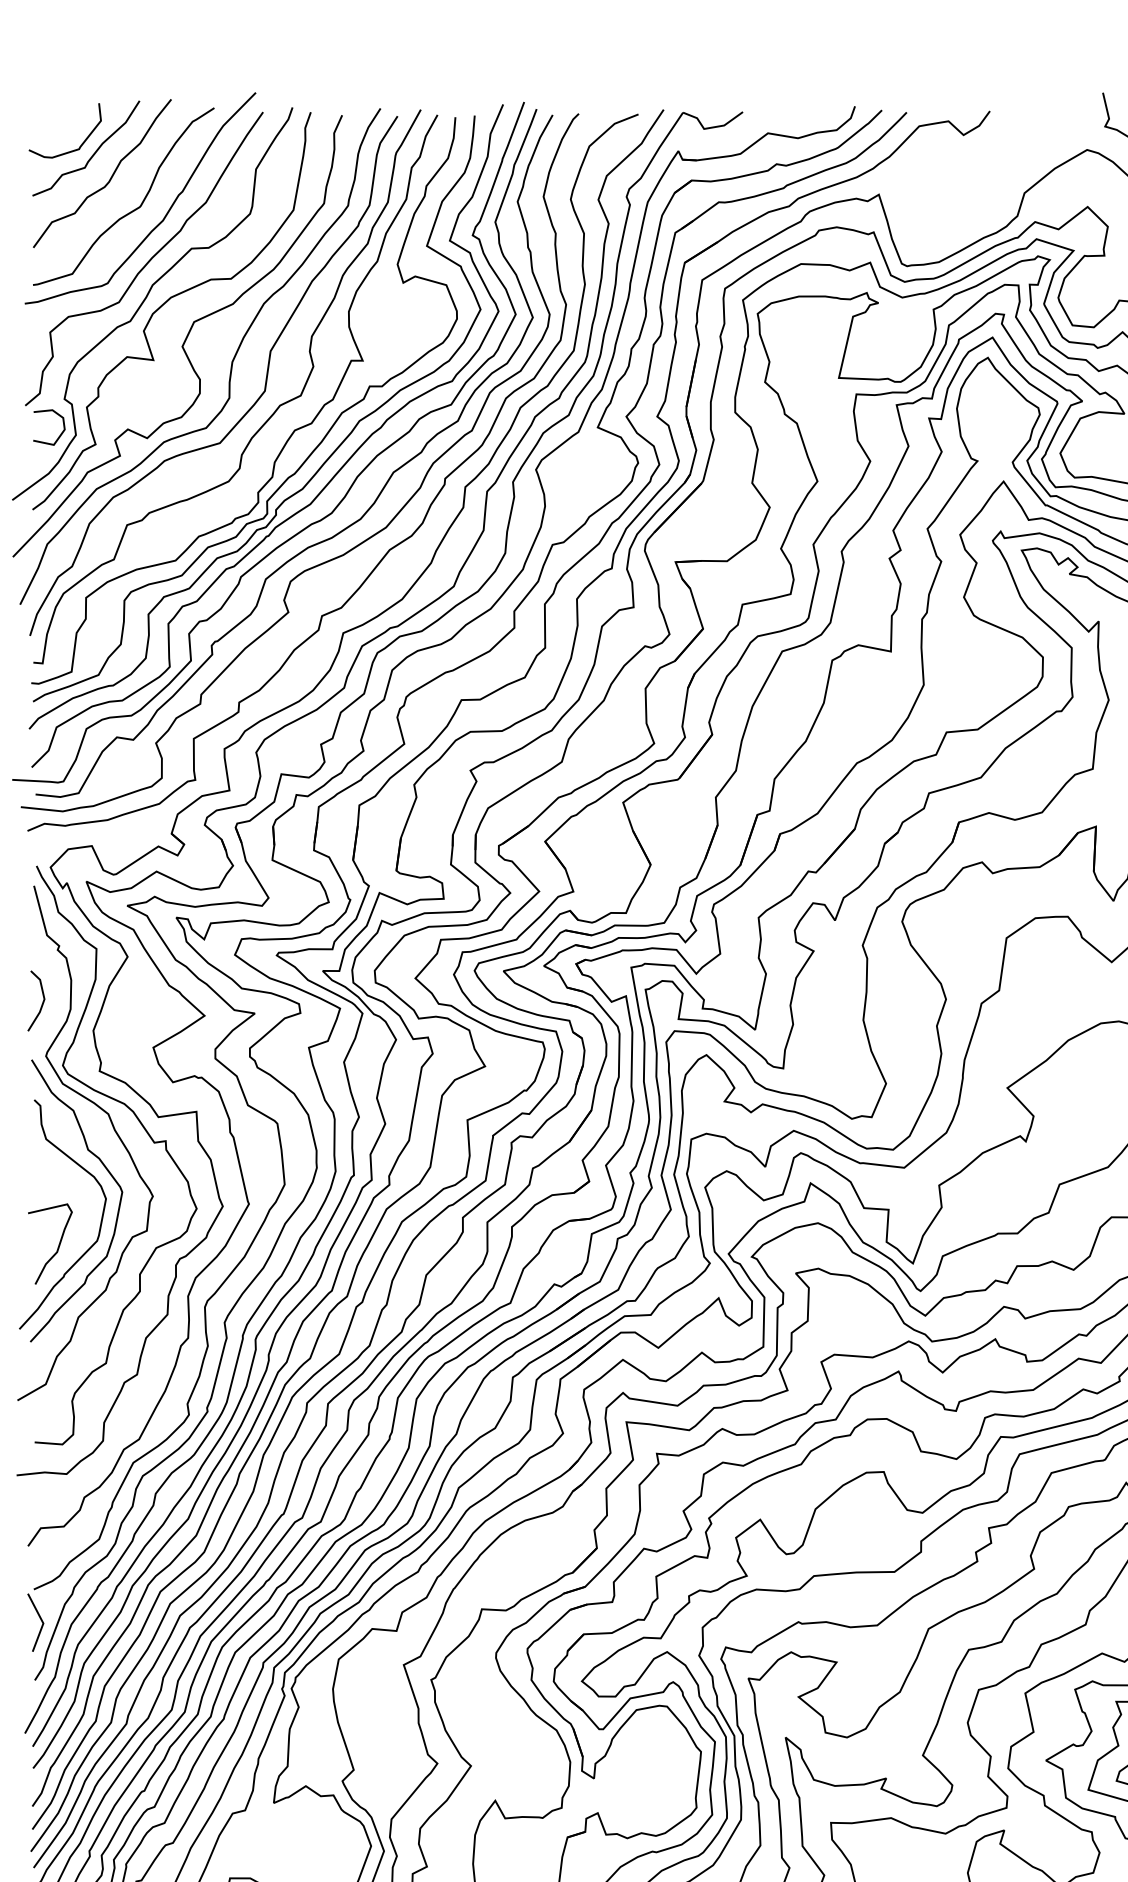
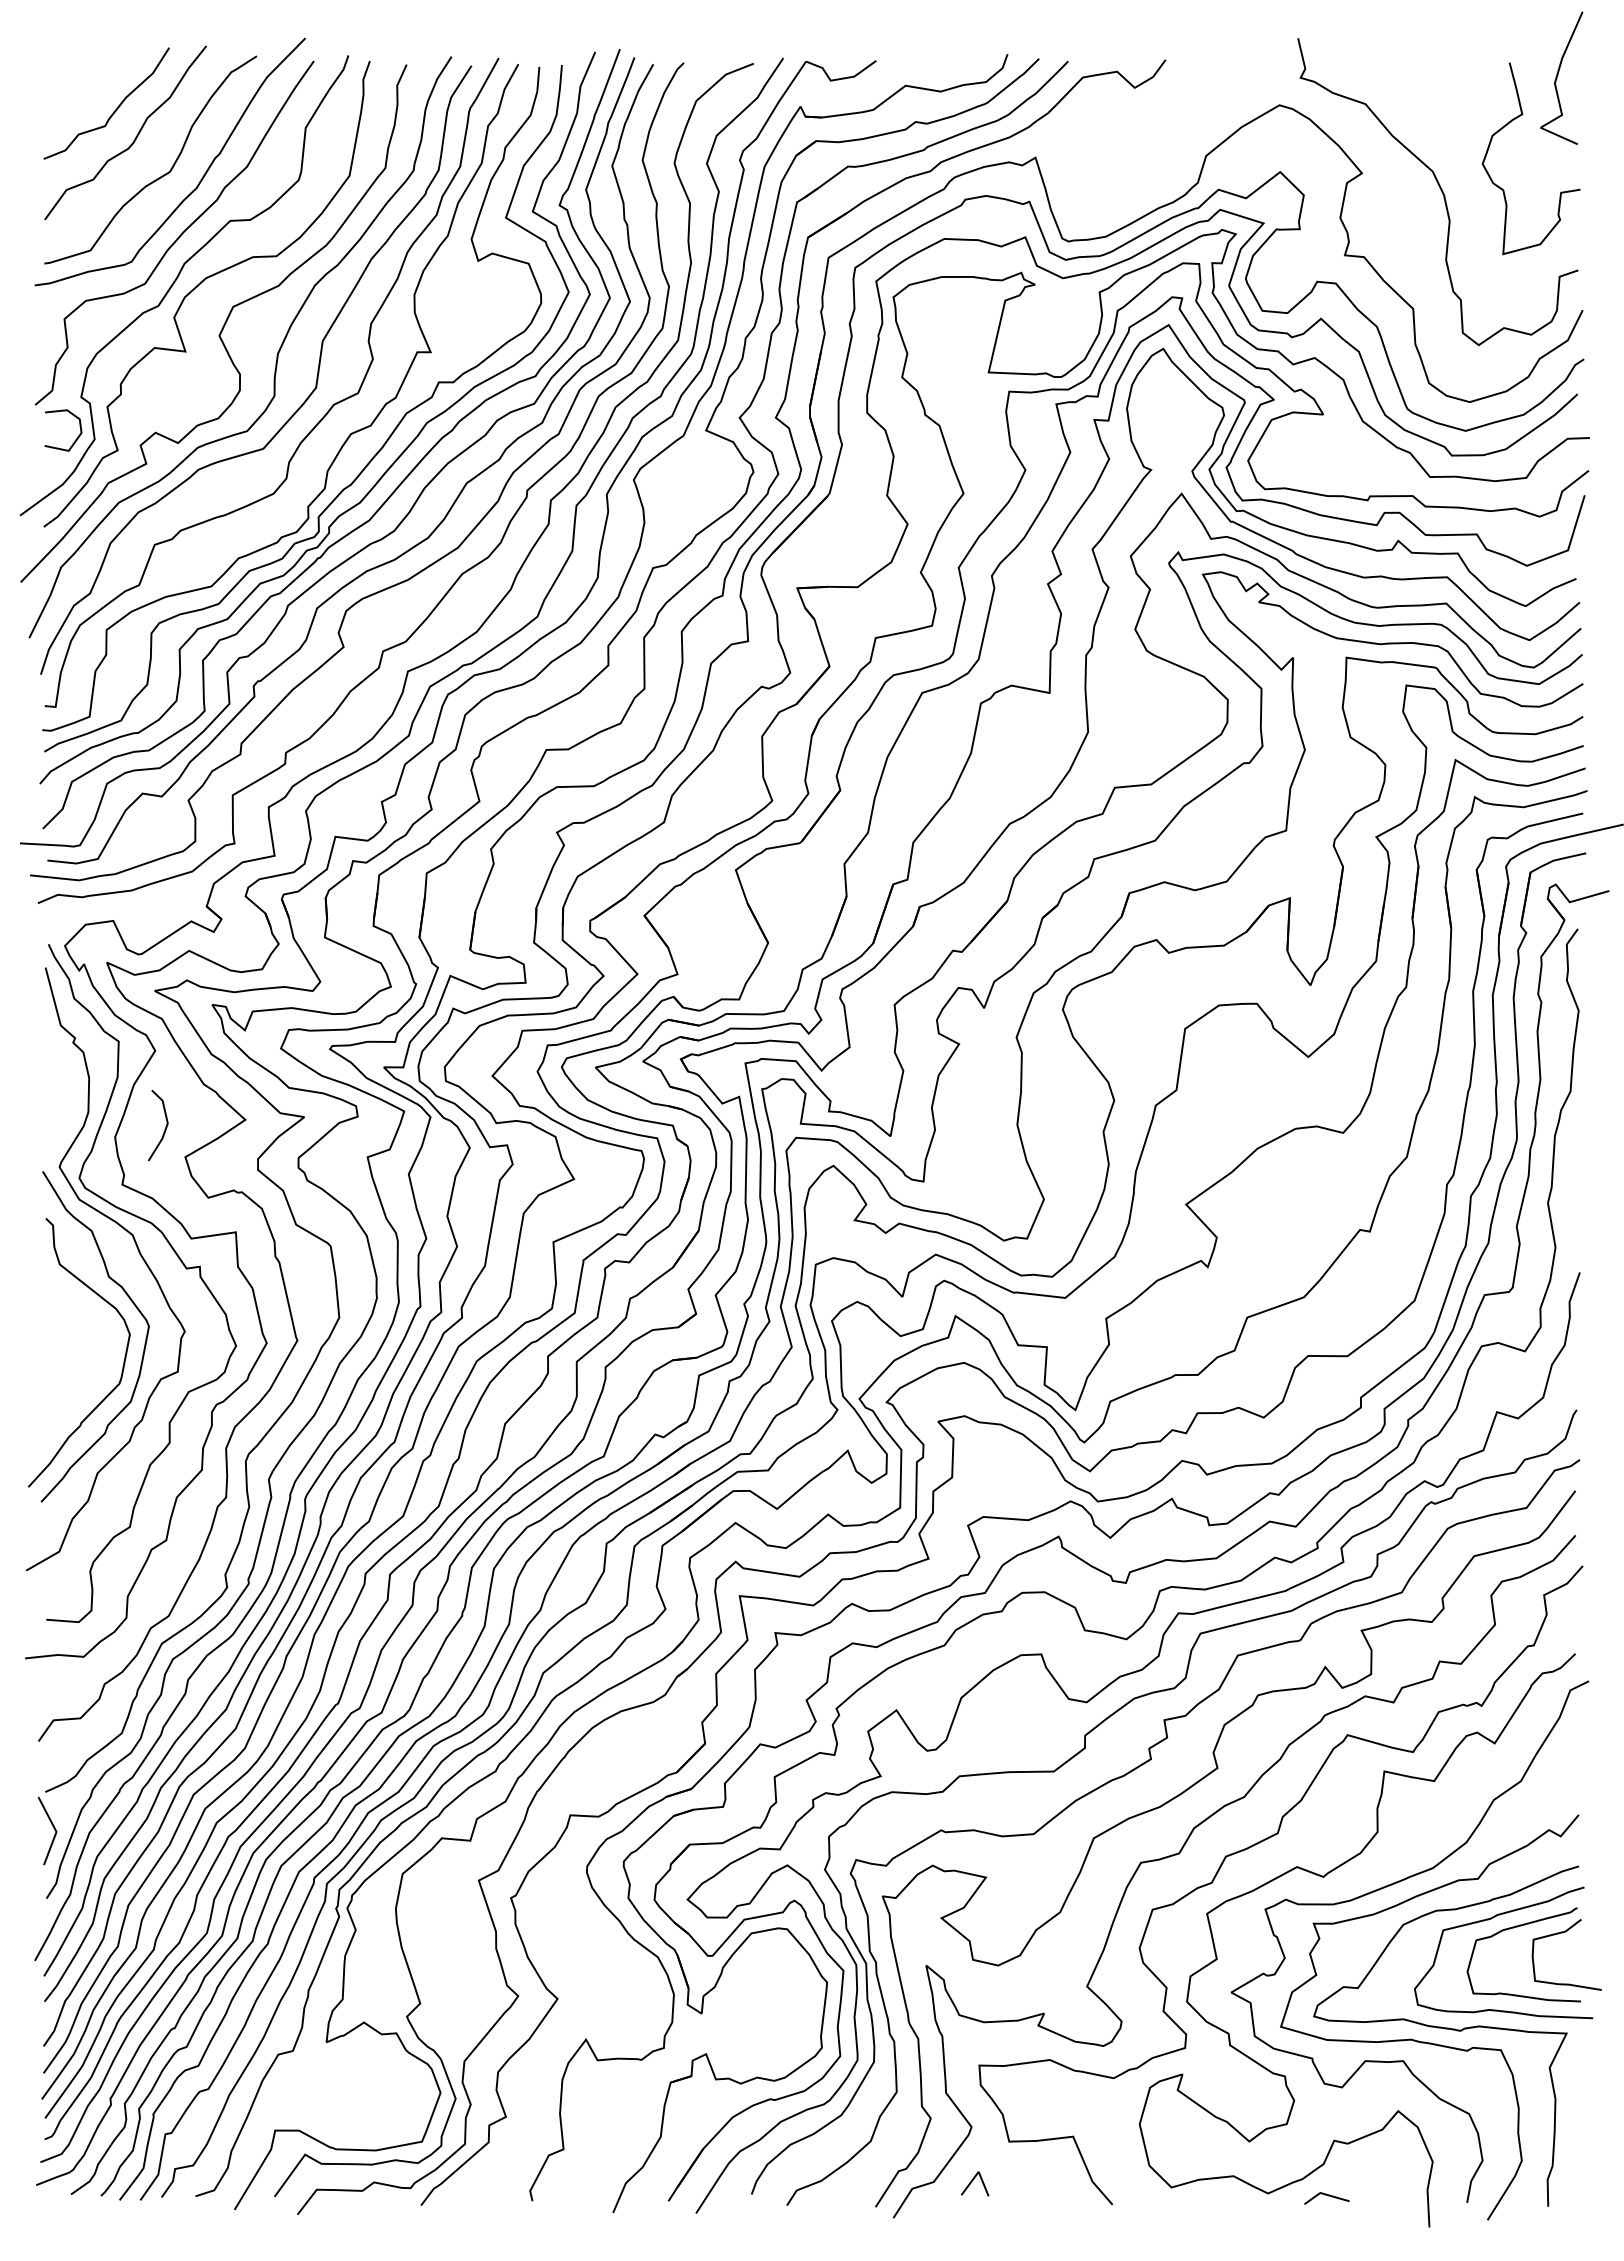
curve: (69, 150) -> (87, 106), removed
line: (42, 1001) -> (165, 1126), moved
curve: (57, 1246) -> (73, 1390), removed

